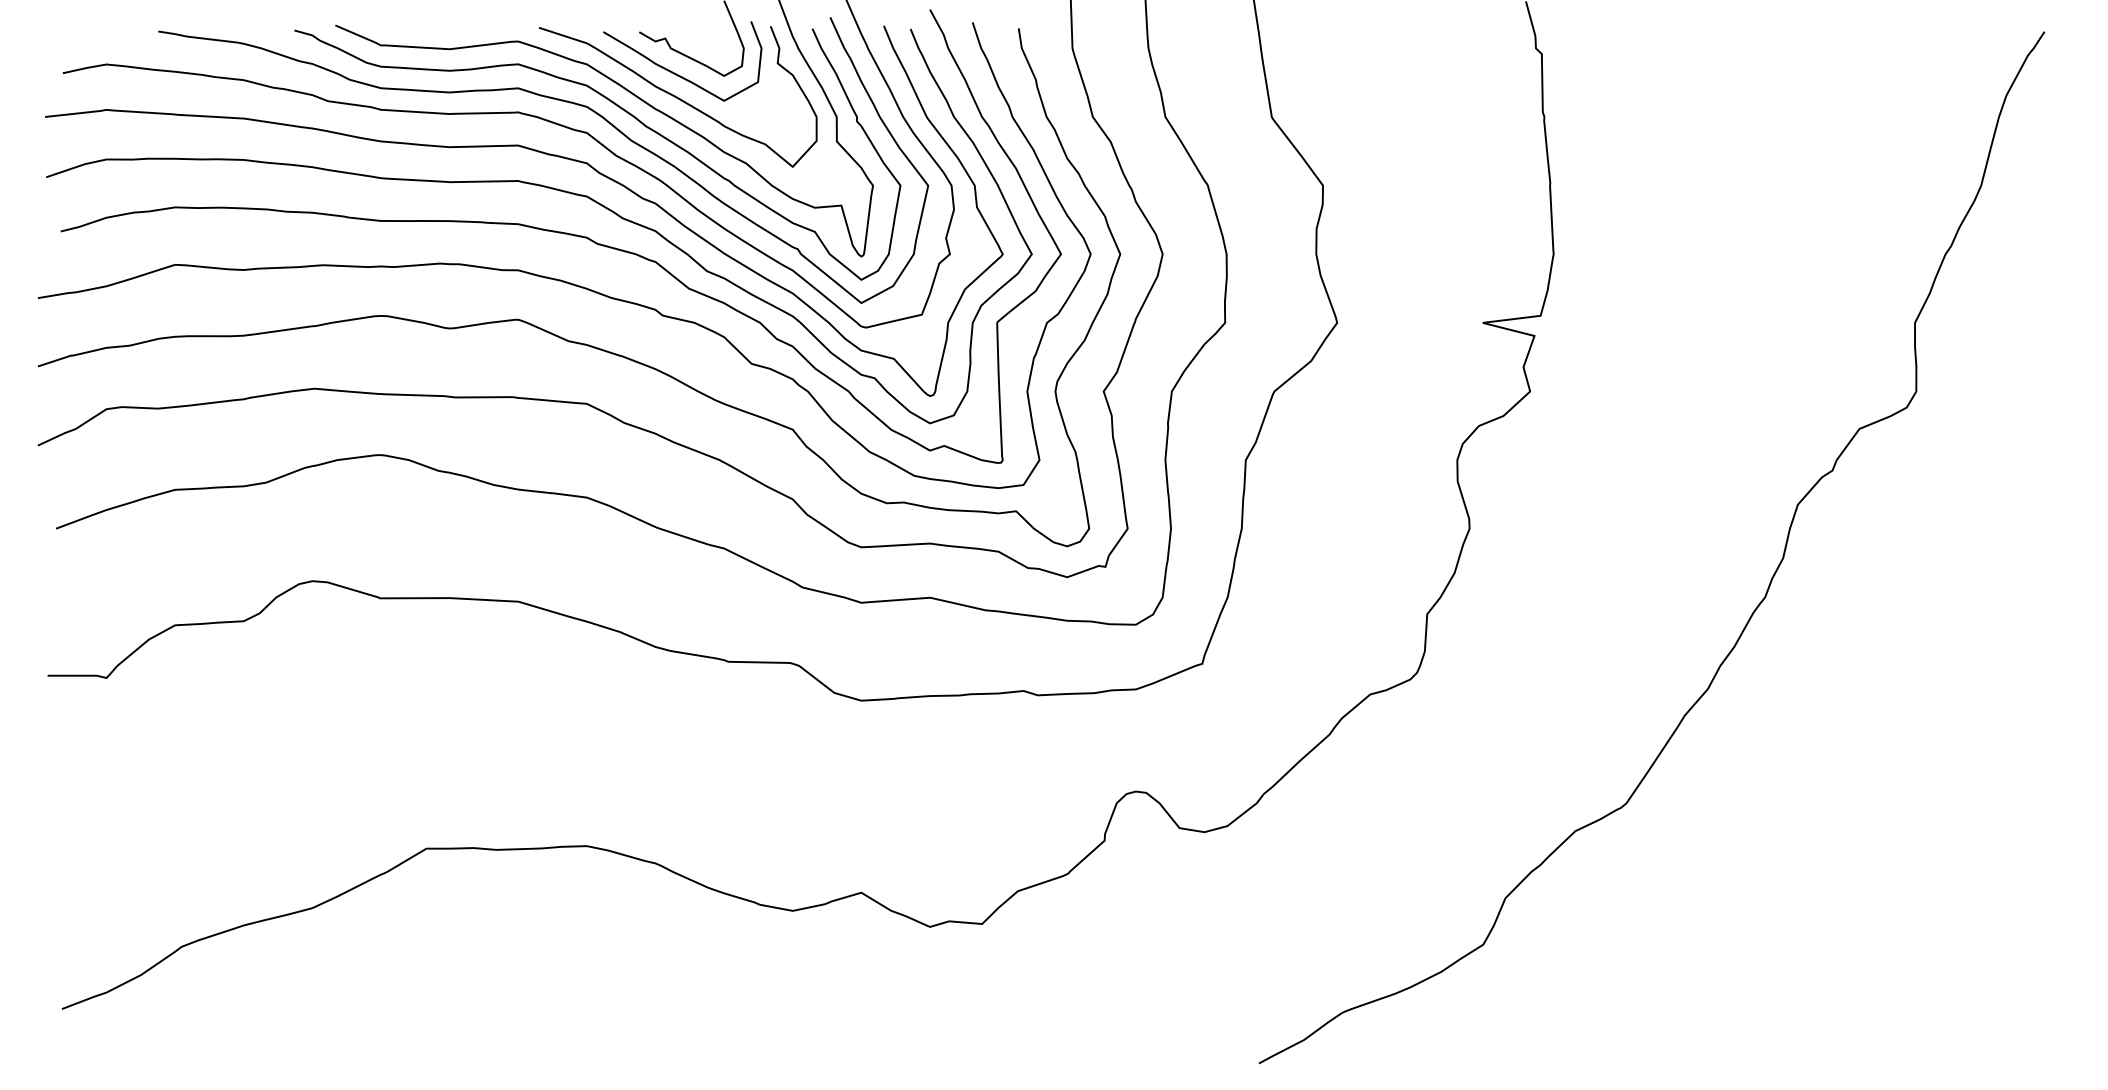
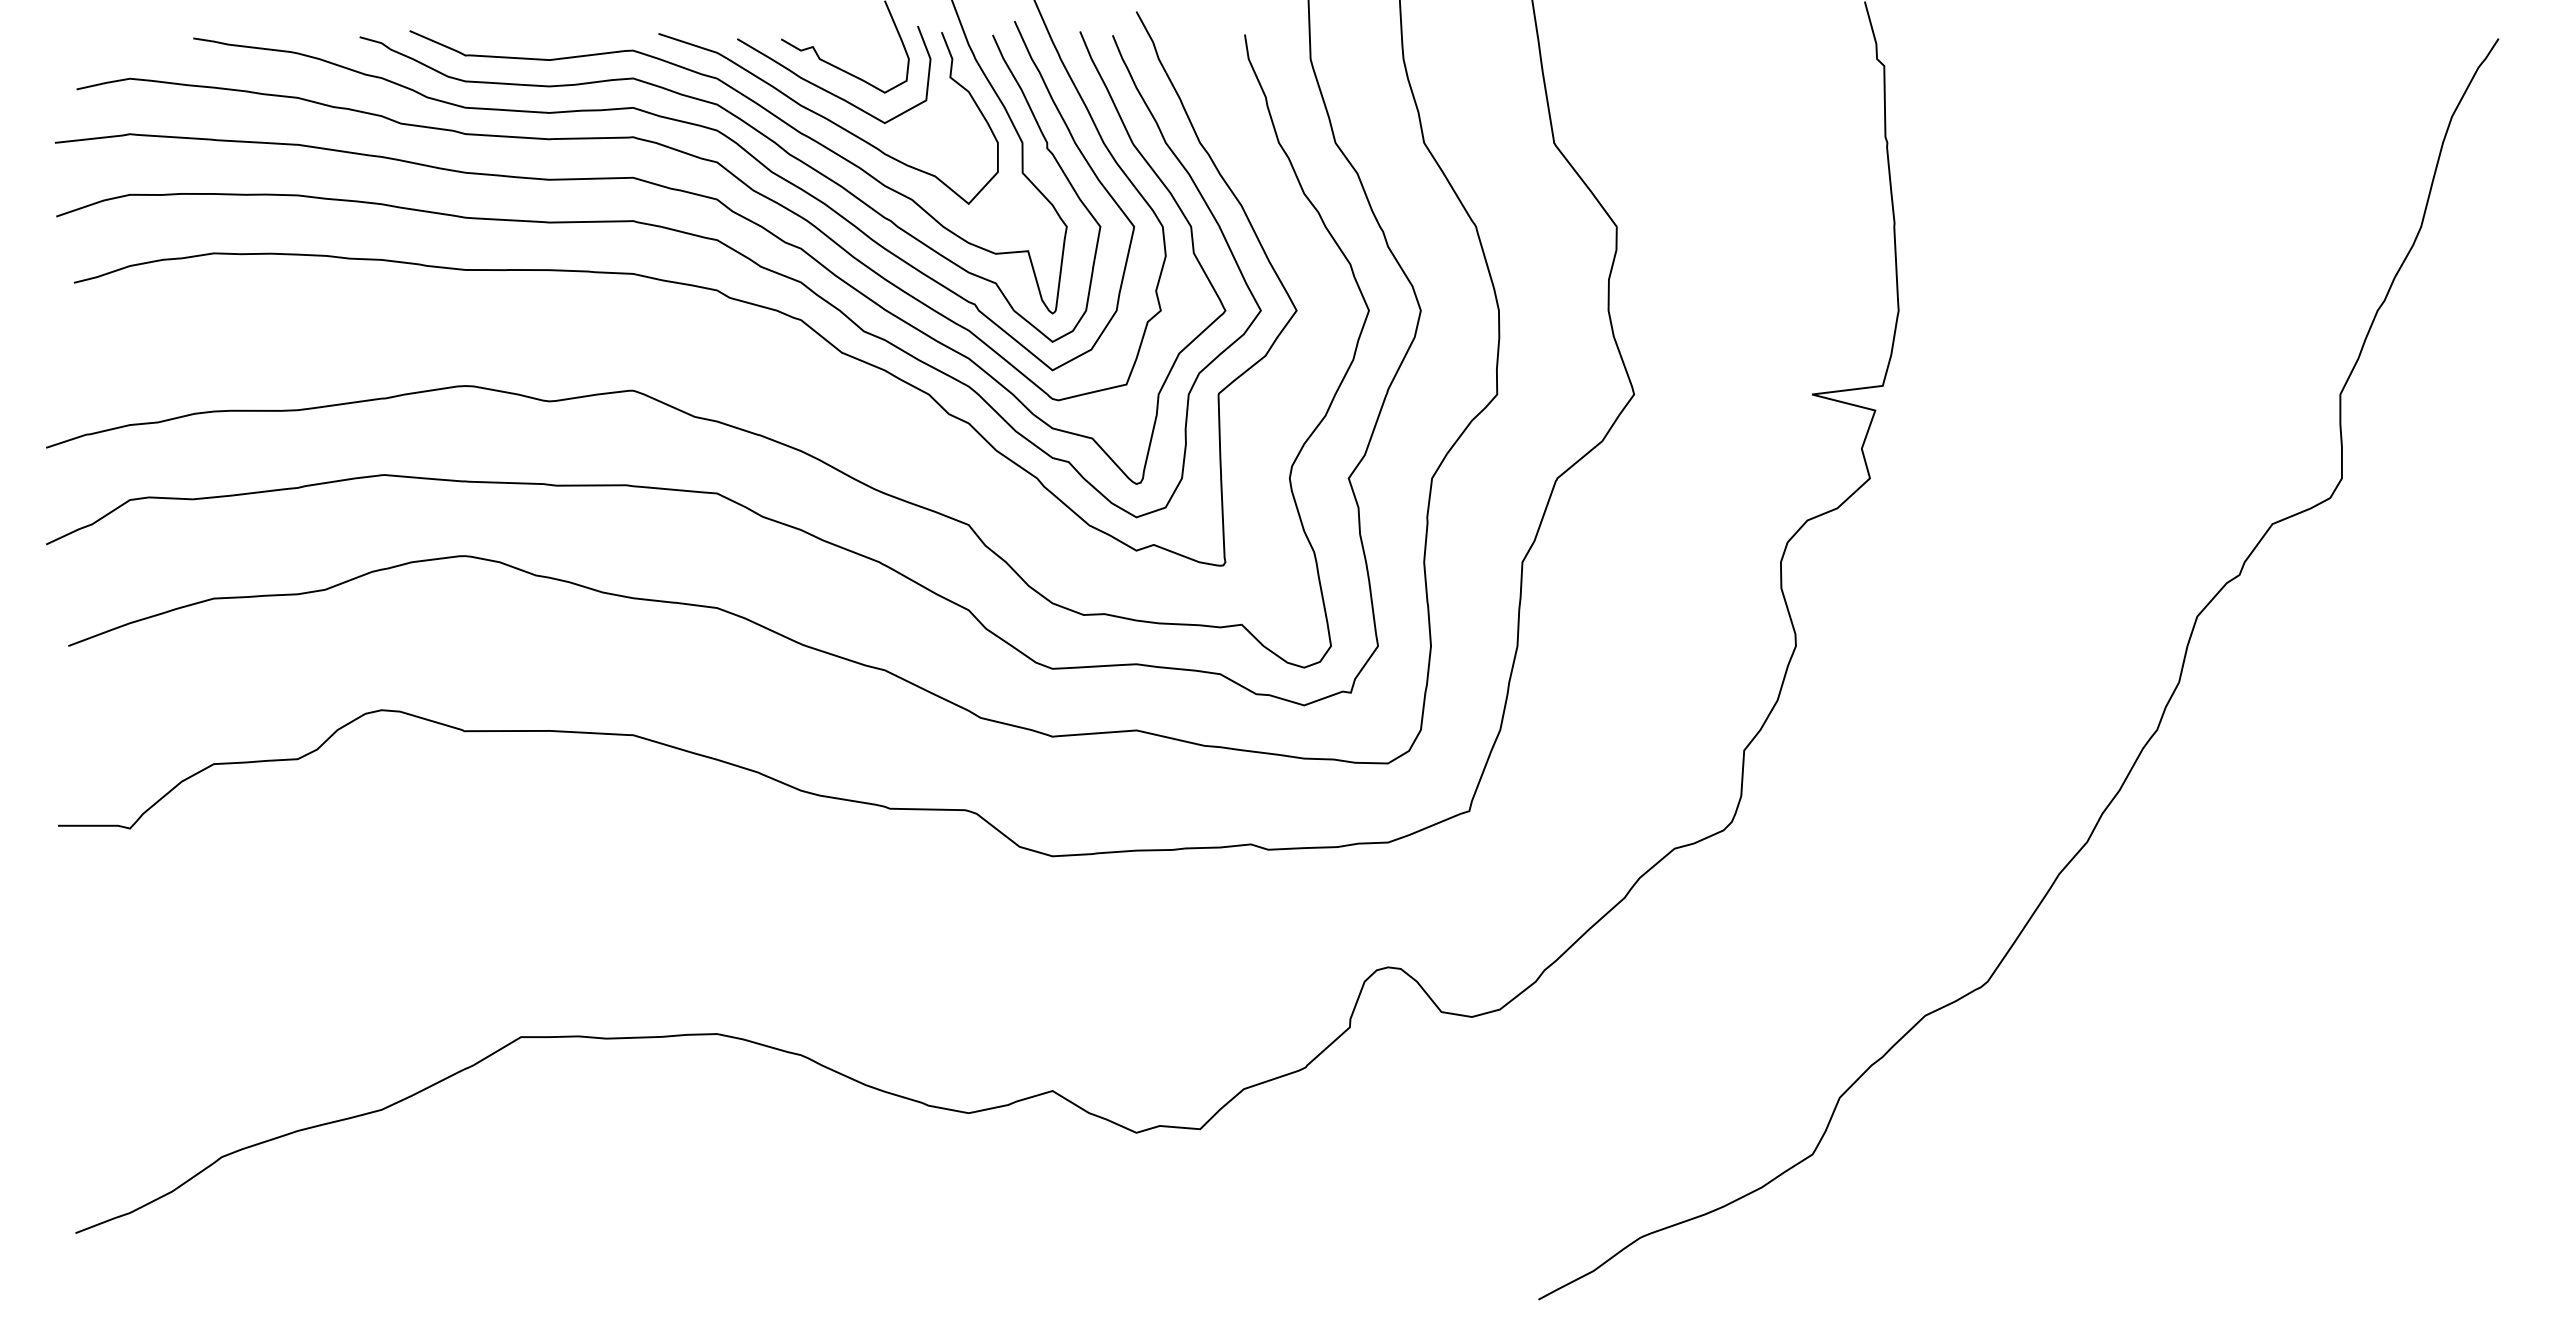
curve: (560, 279) -> (684, 341), removed

